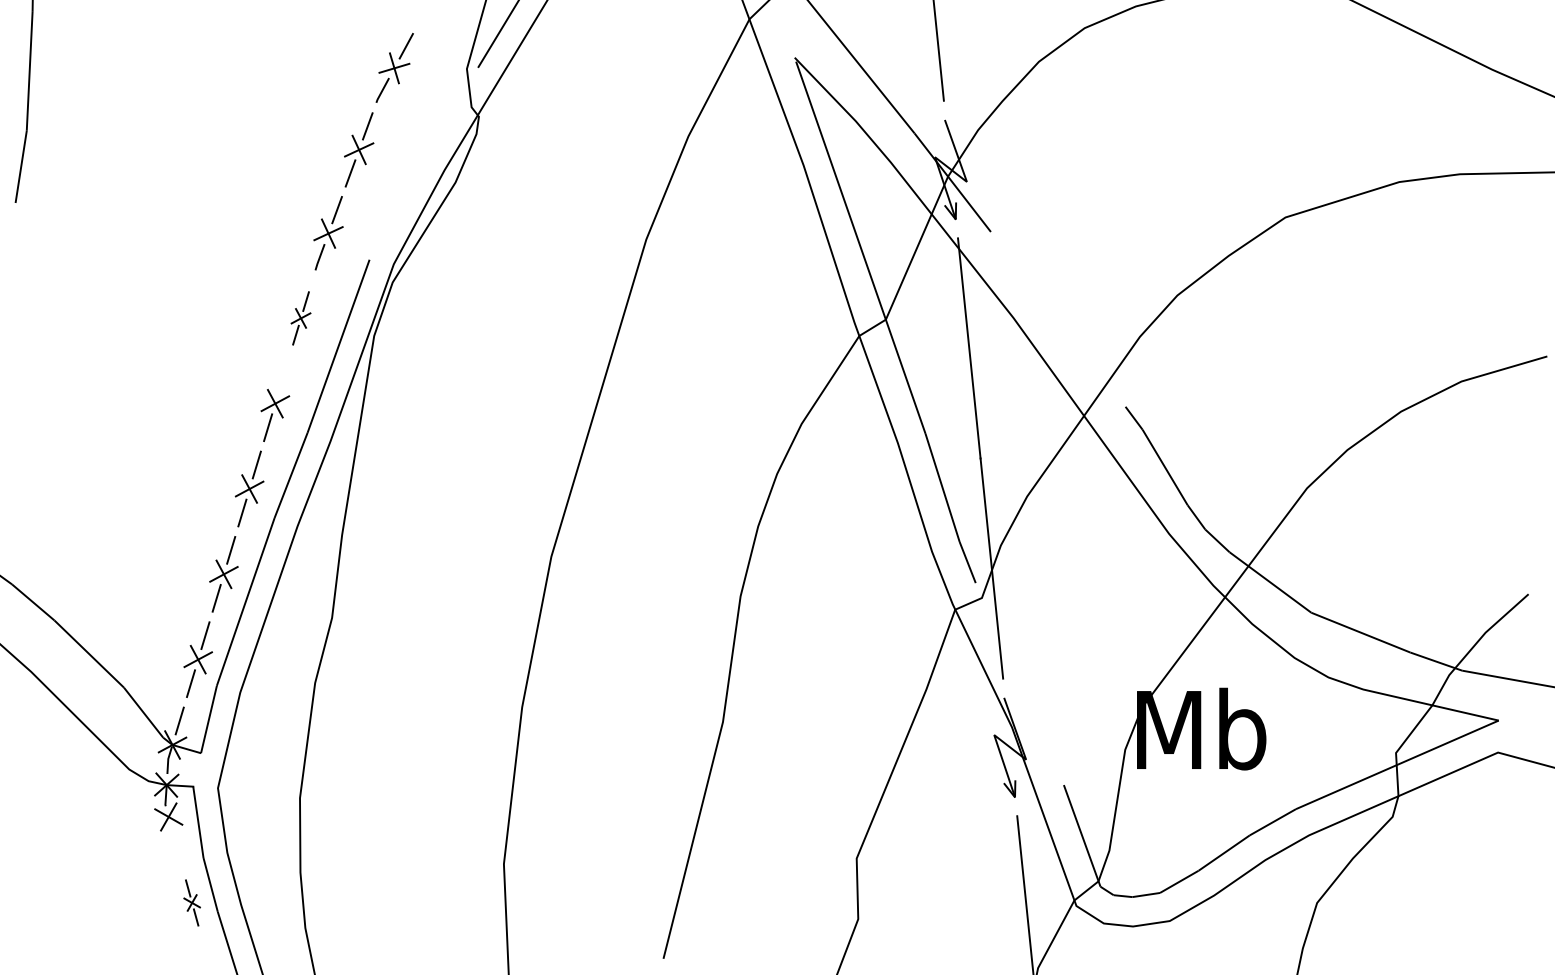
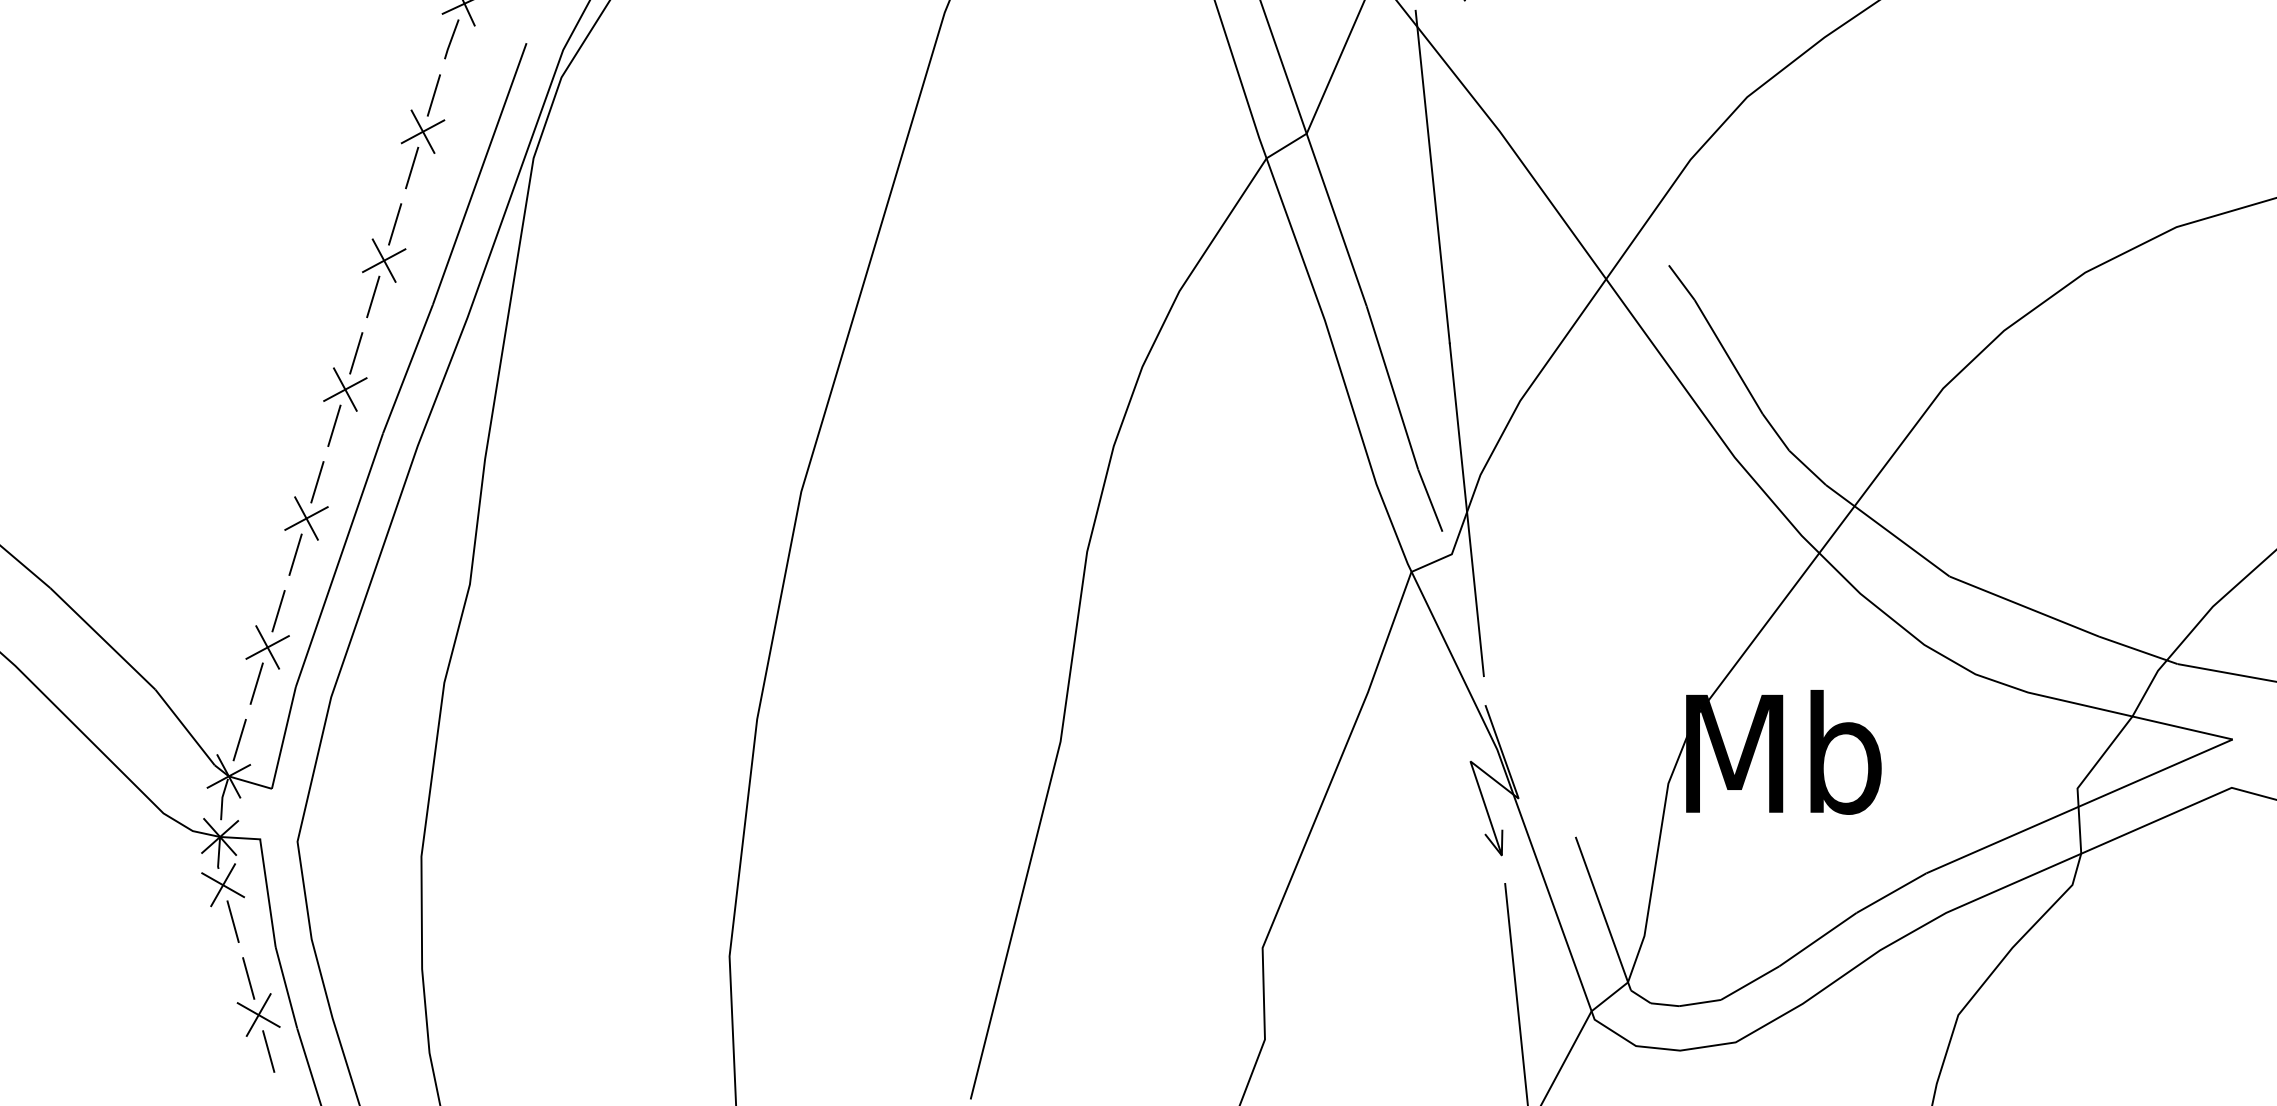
part: (300, 318) -> (422, 131), size x1.43
line: (282, 379) -> (394, 224), added
line: (175, 840) -> (233, 920), added
part: (191, 902) -> (257, 1014), size x1.67

